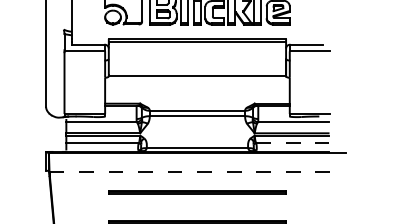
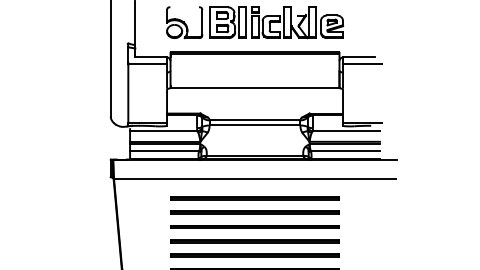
line: (293, 143) -> (346, 151), dashed -> solid
line: (197, 171) -> (255, 178), dashed -> solid
line: (196, 207) -> (254, 212), added

